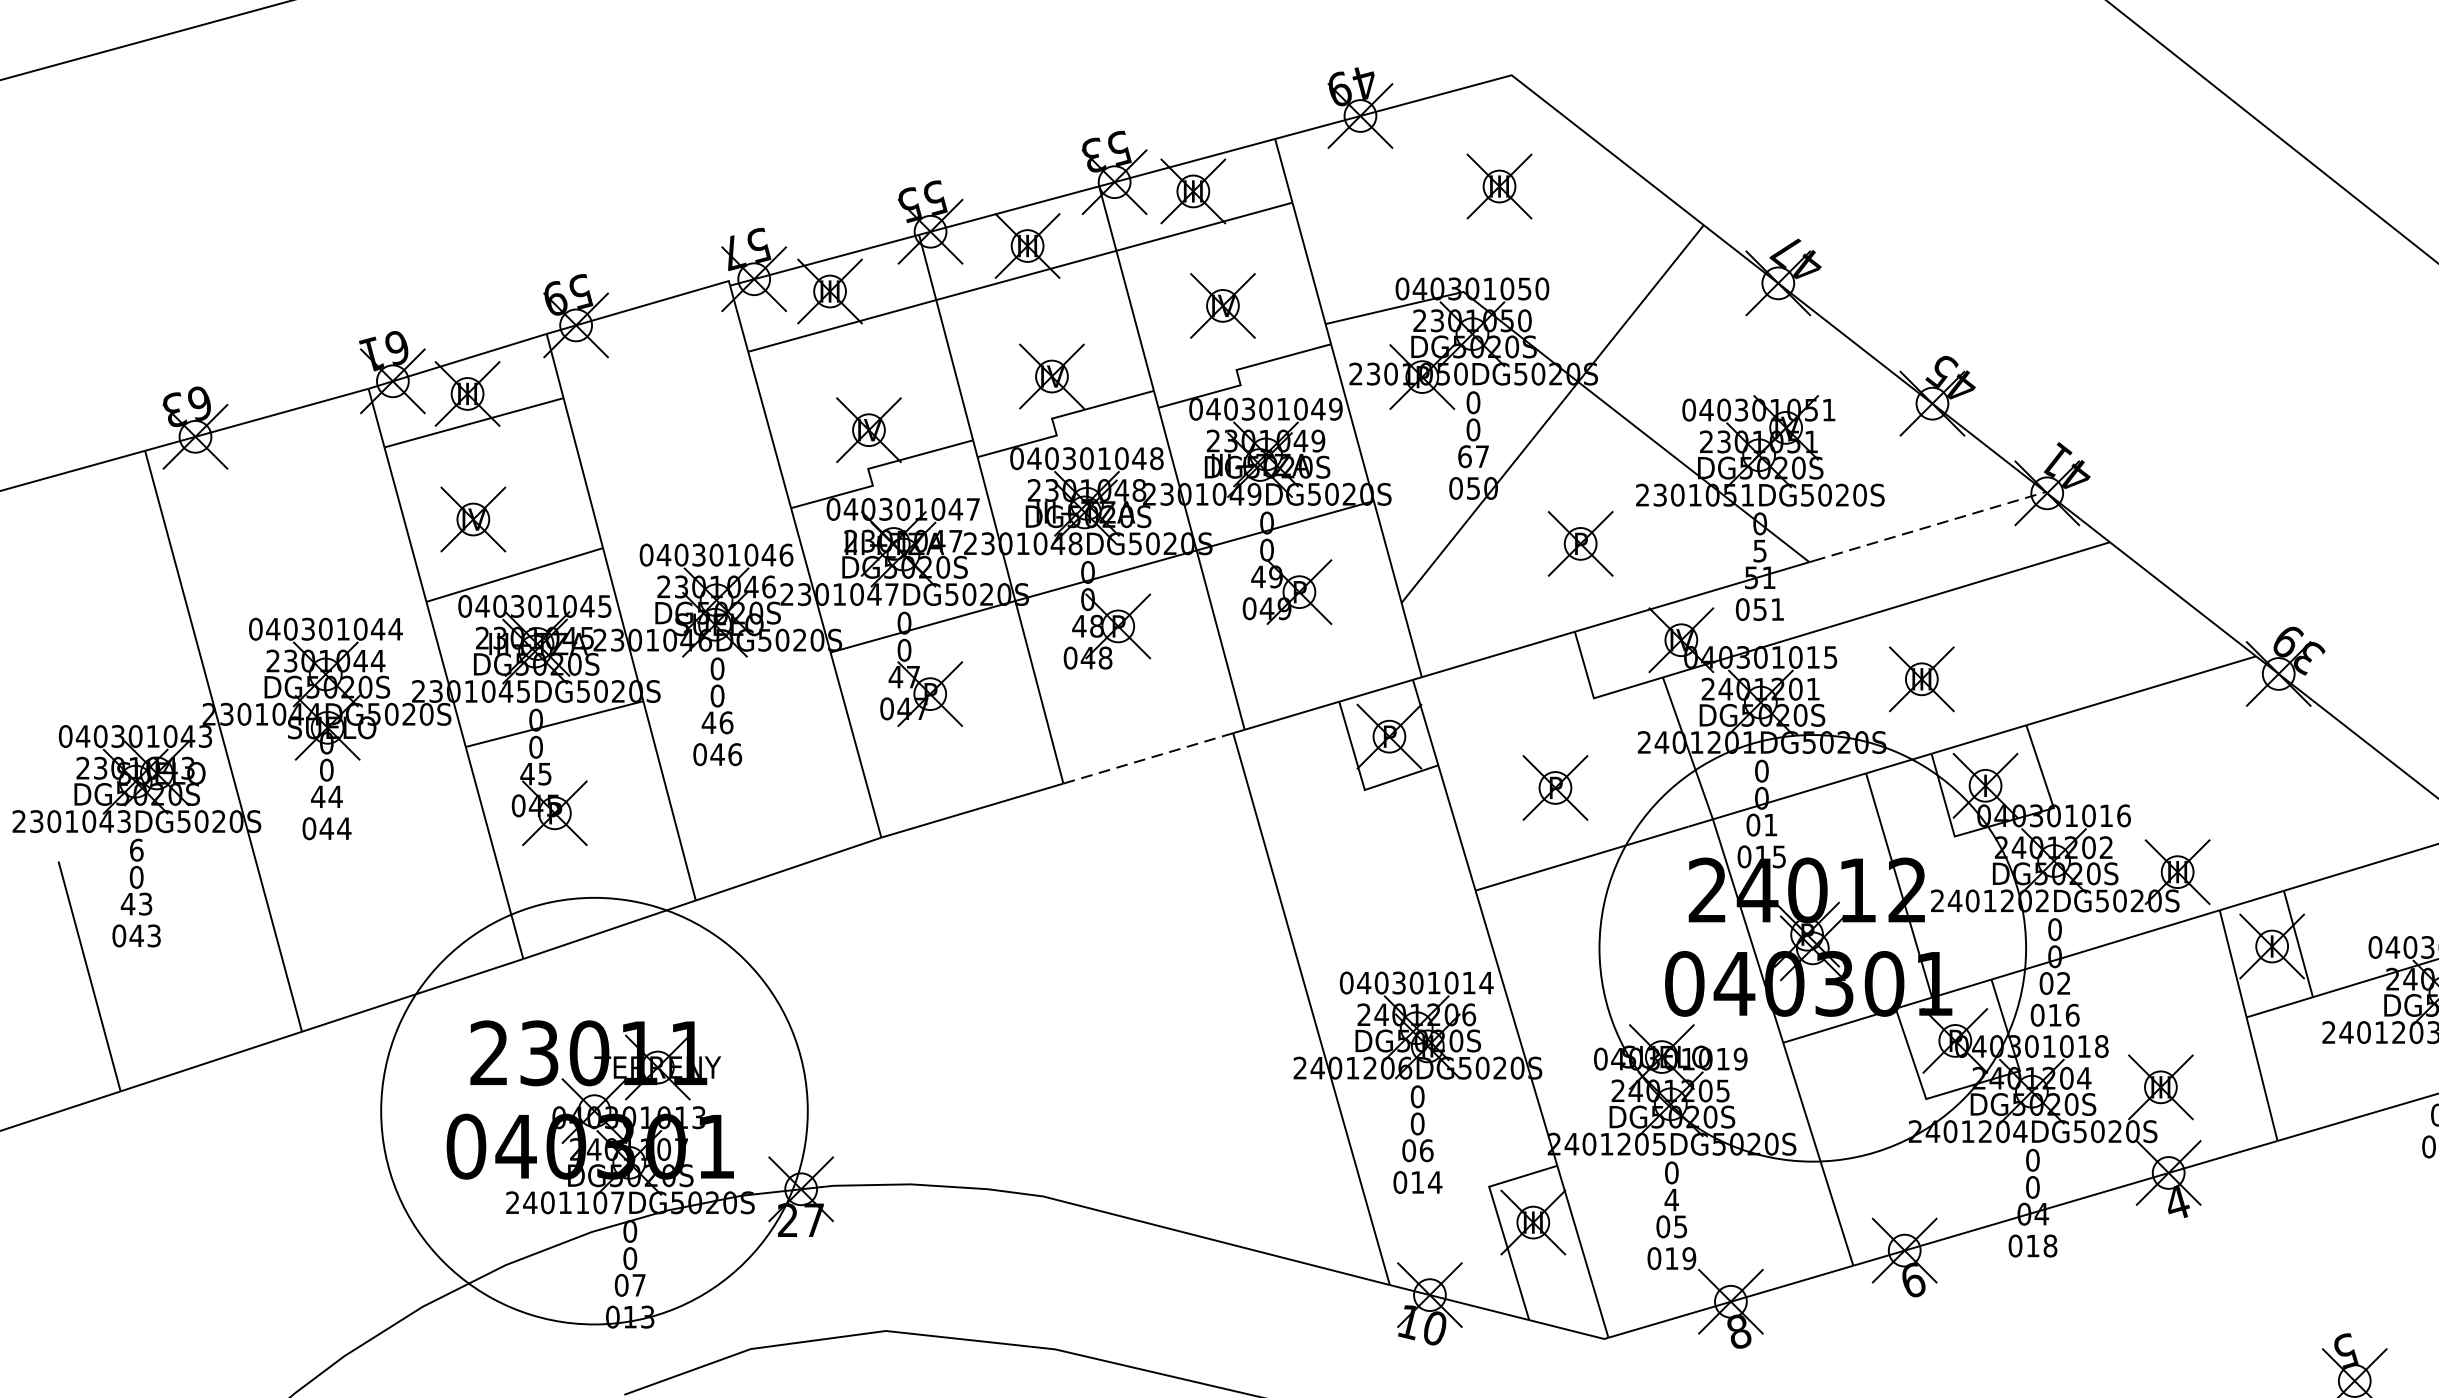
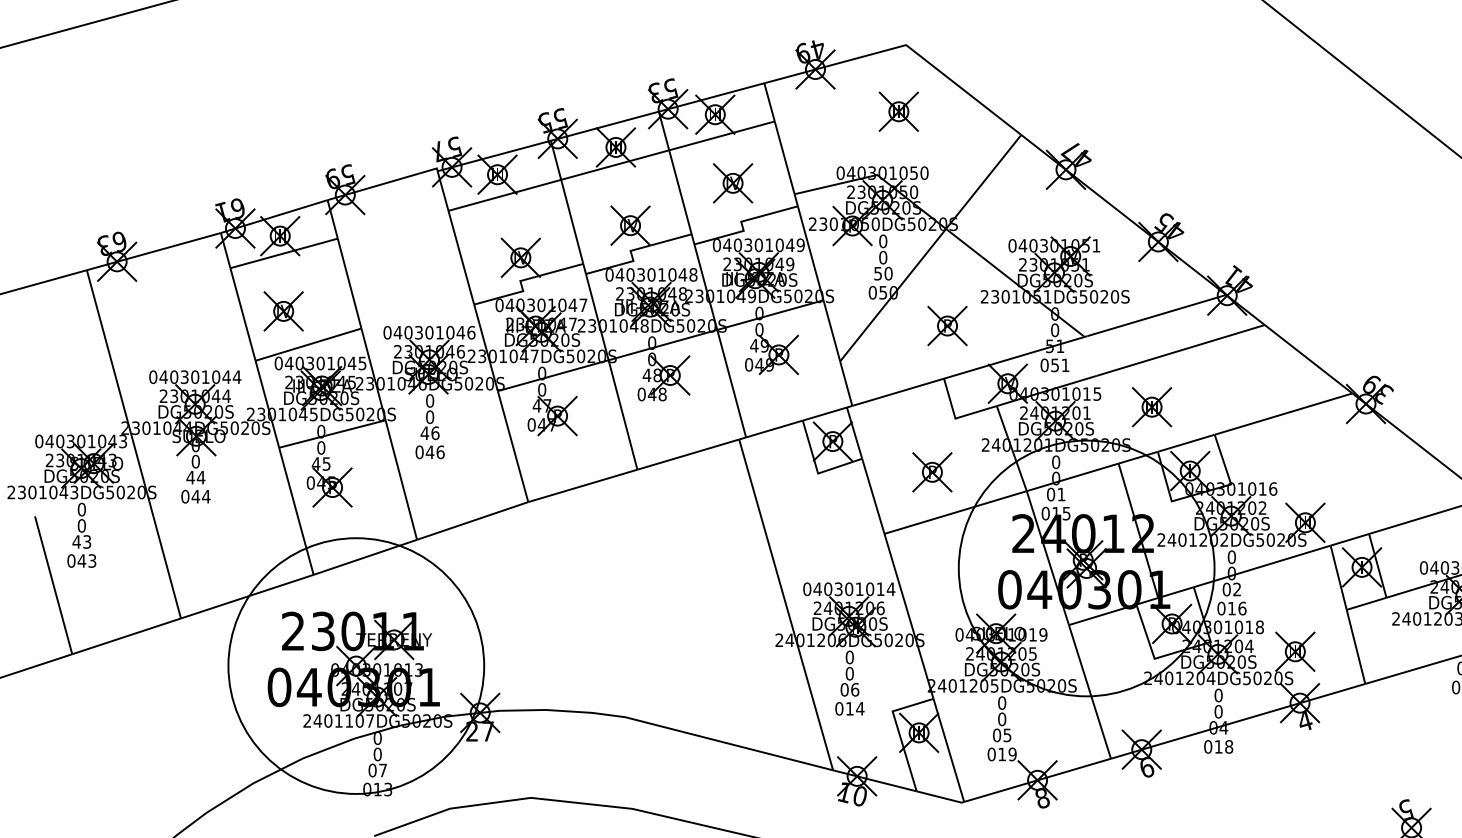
text: (1473, 456) -> (883, 273), 67 -> 50
line: (1930, 526) -> (1157, 315), dashed -> solid
text: (1760, 551) -> (1055, 330), 5 -> 0
line: (1146, 758) -> (687, 454), dashed -> solid
text: (136, 849) -> (81, 509), 6 -> 0
text: (1670, 1200) -> (1001, 719), 4 -> 0

